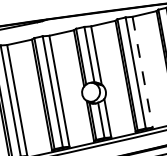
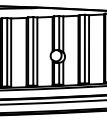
line: (143, 72) -> (89, 49), dashed -> solid

